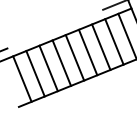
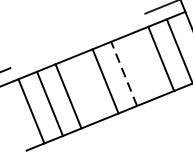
line: (101, 46) -> (143, 65), removed
line: (88, 52) -> (124, 73), solid -> dashed
line: (61, 62) -> (86, 87), removed

